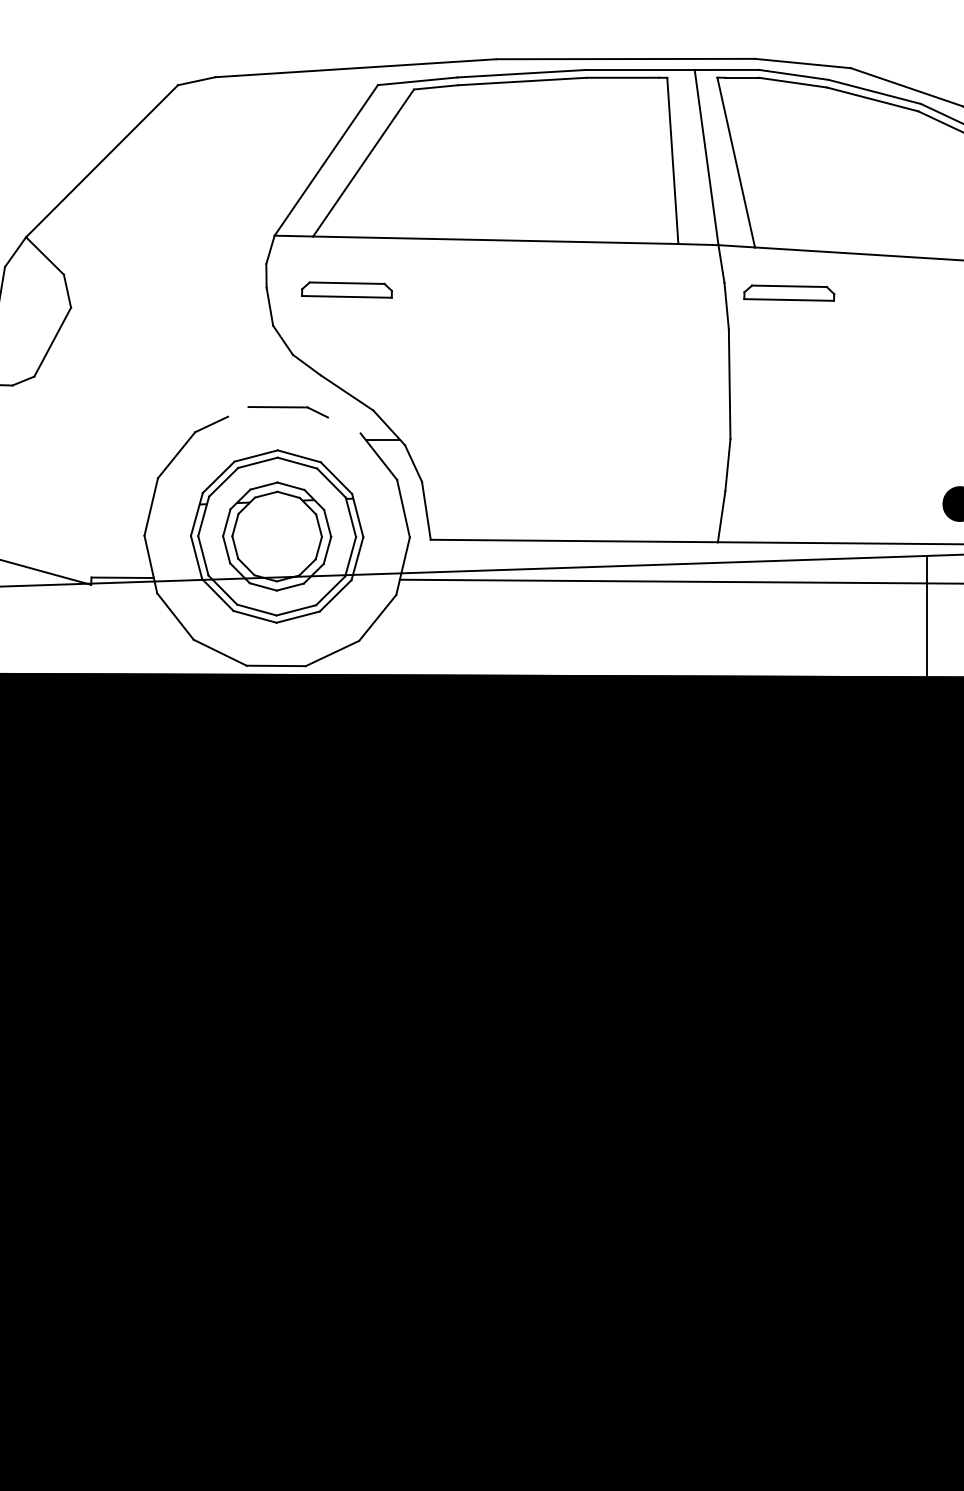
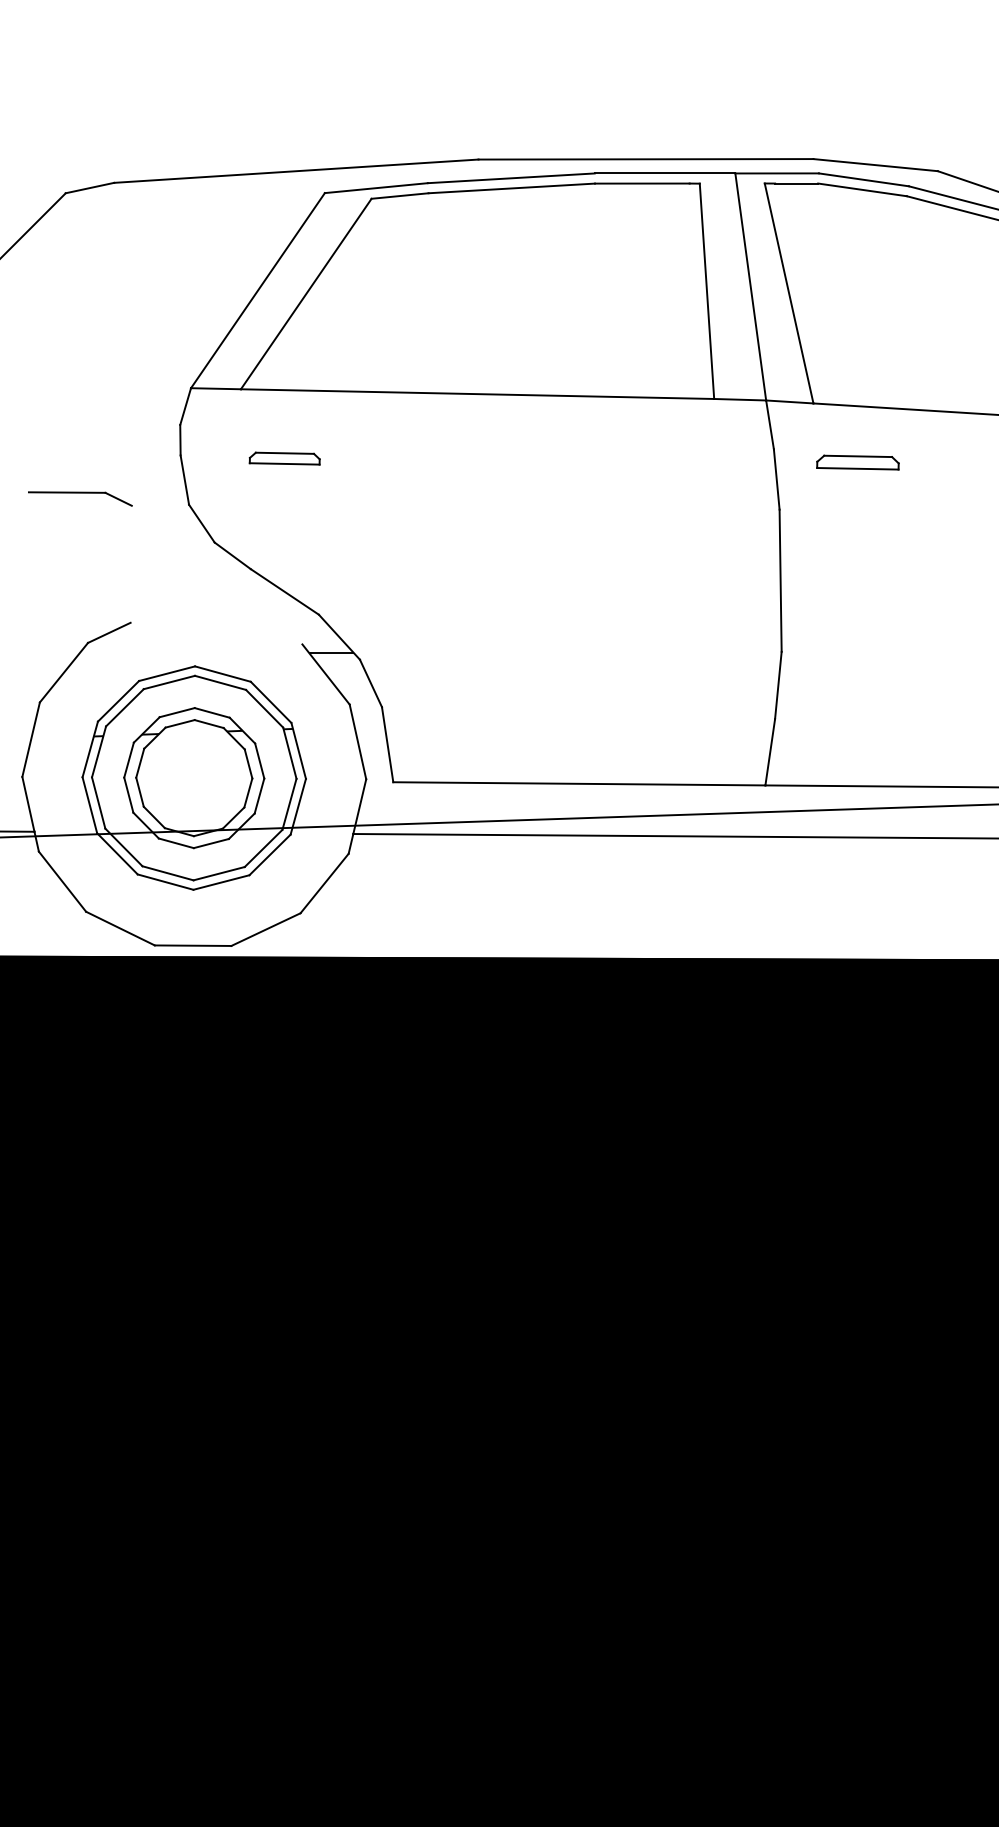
part: (346, 289) -> (284, 457), size x0.6
part: (789, 292) -> (858, 461), size x0.7
part: (287, 412) -> (79, 499), moved

